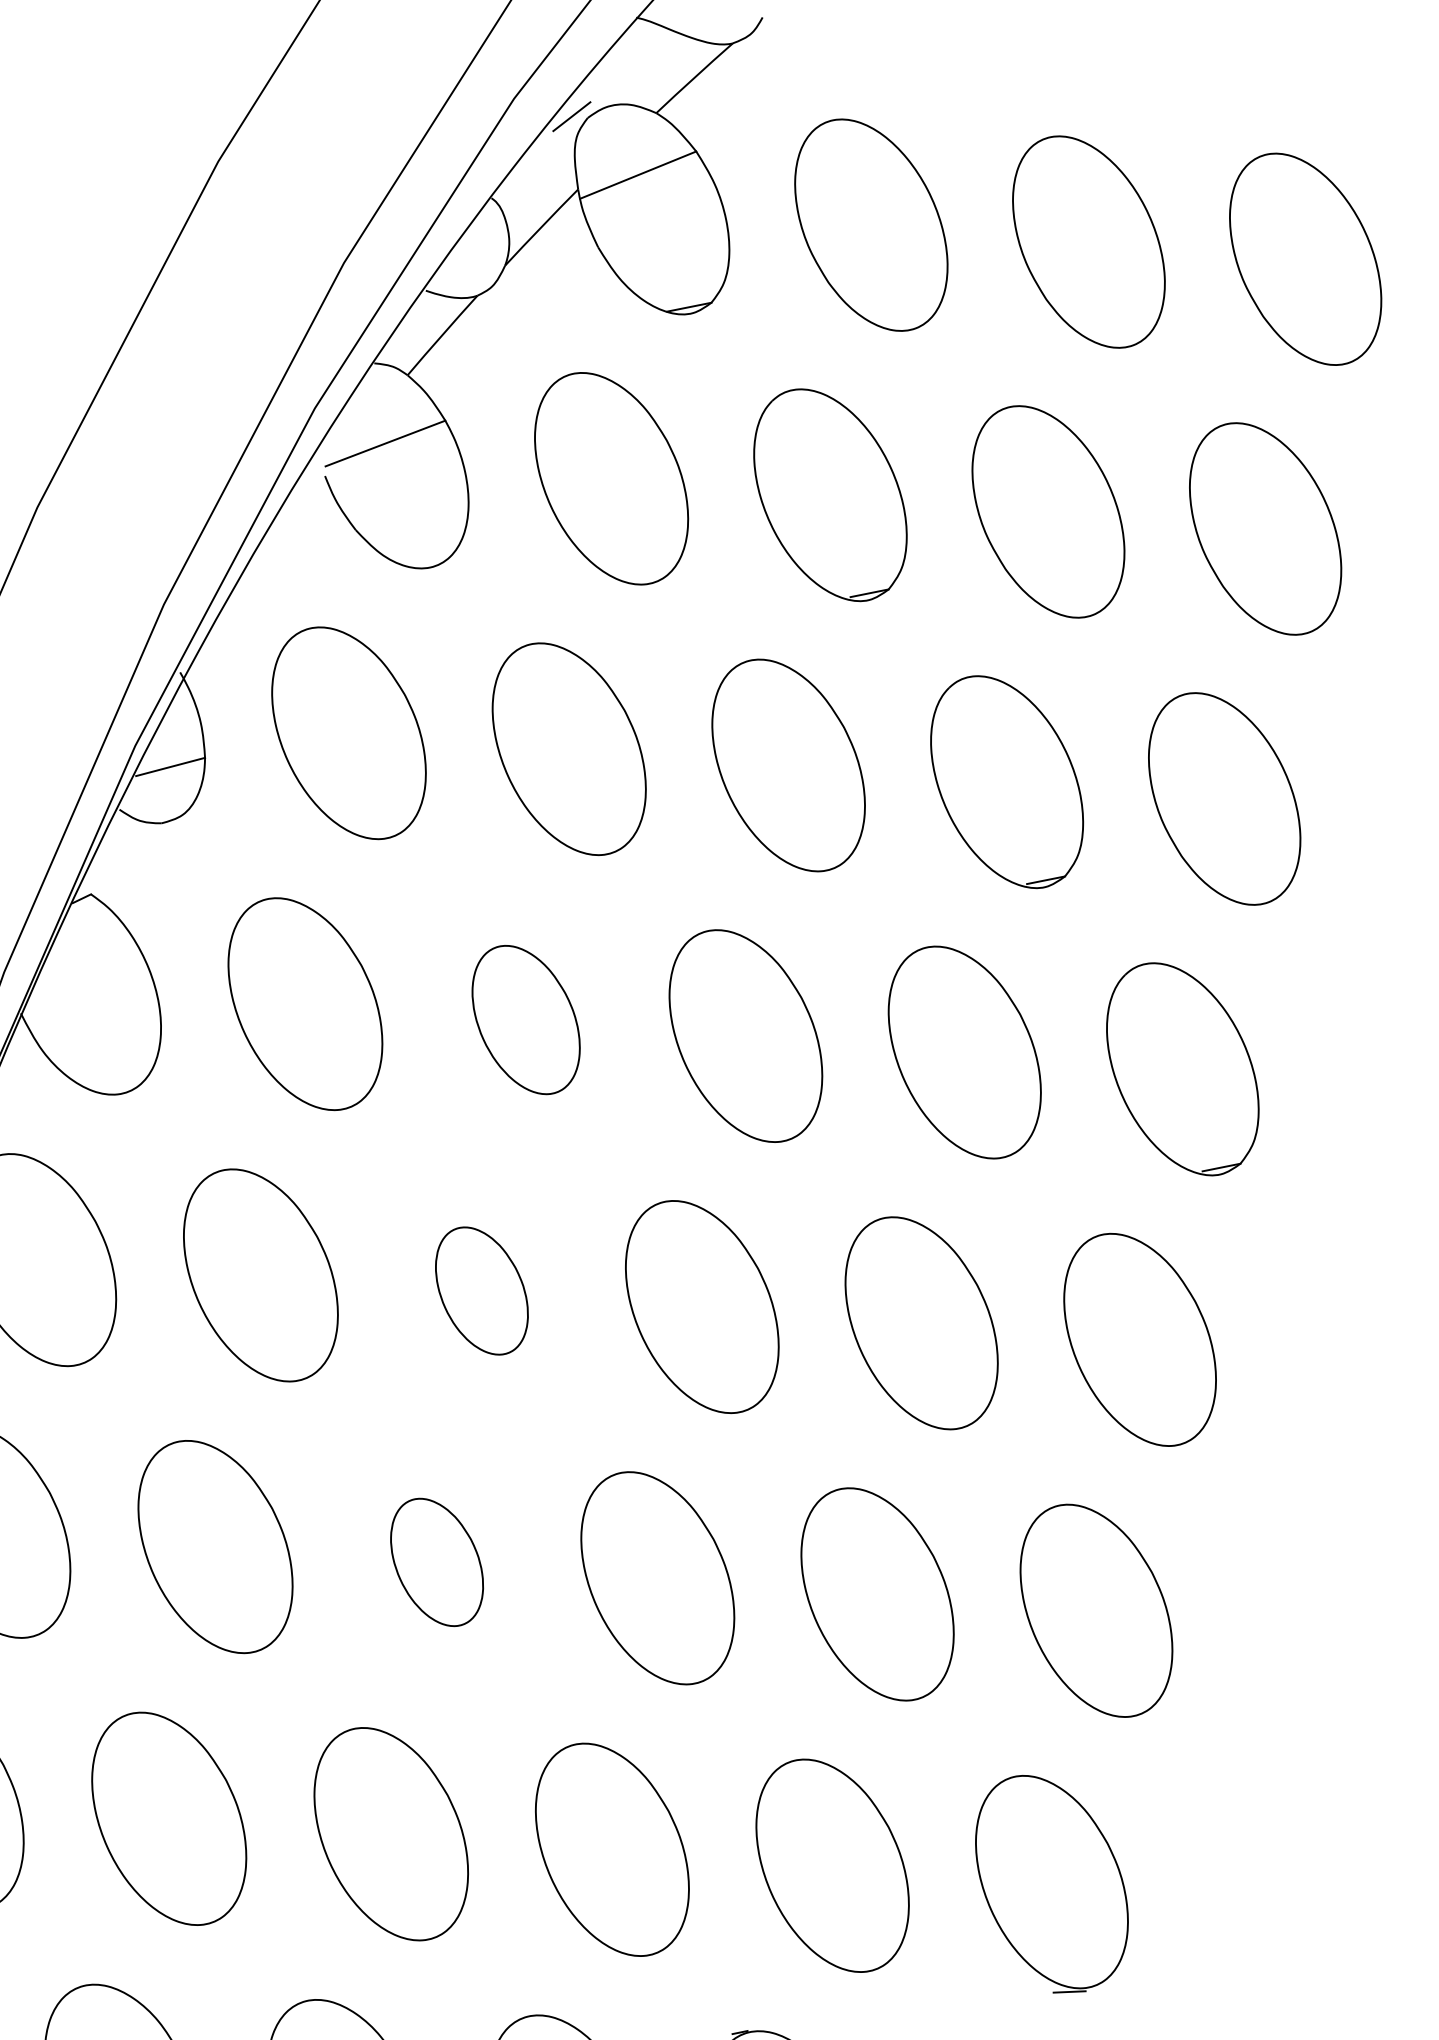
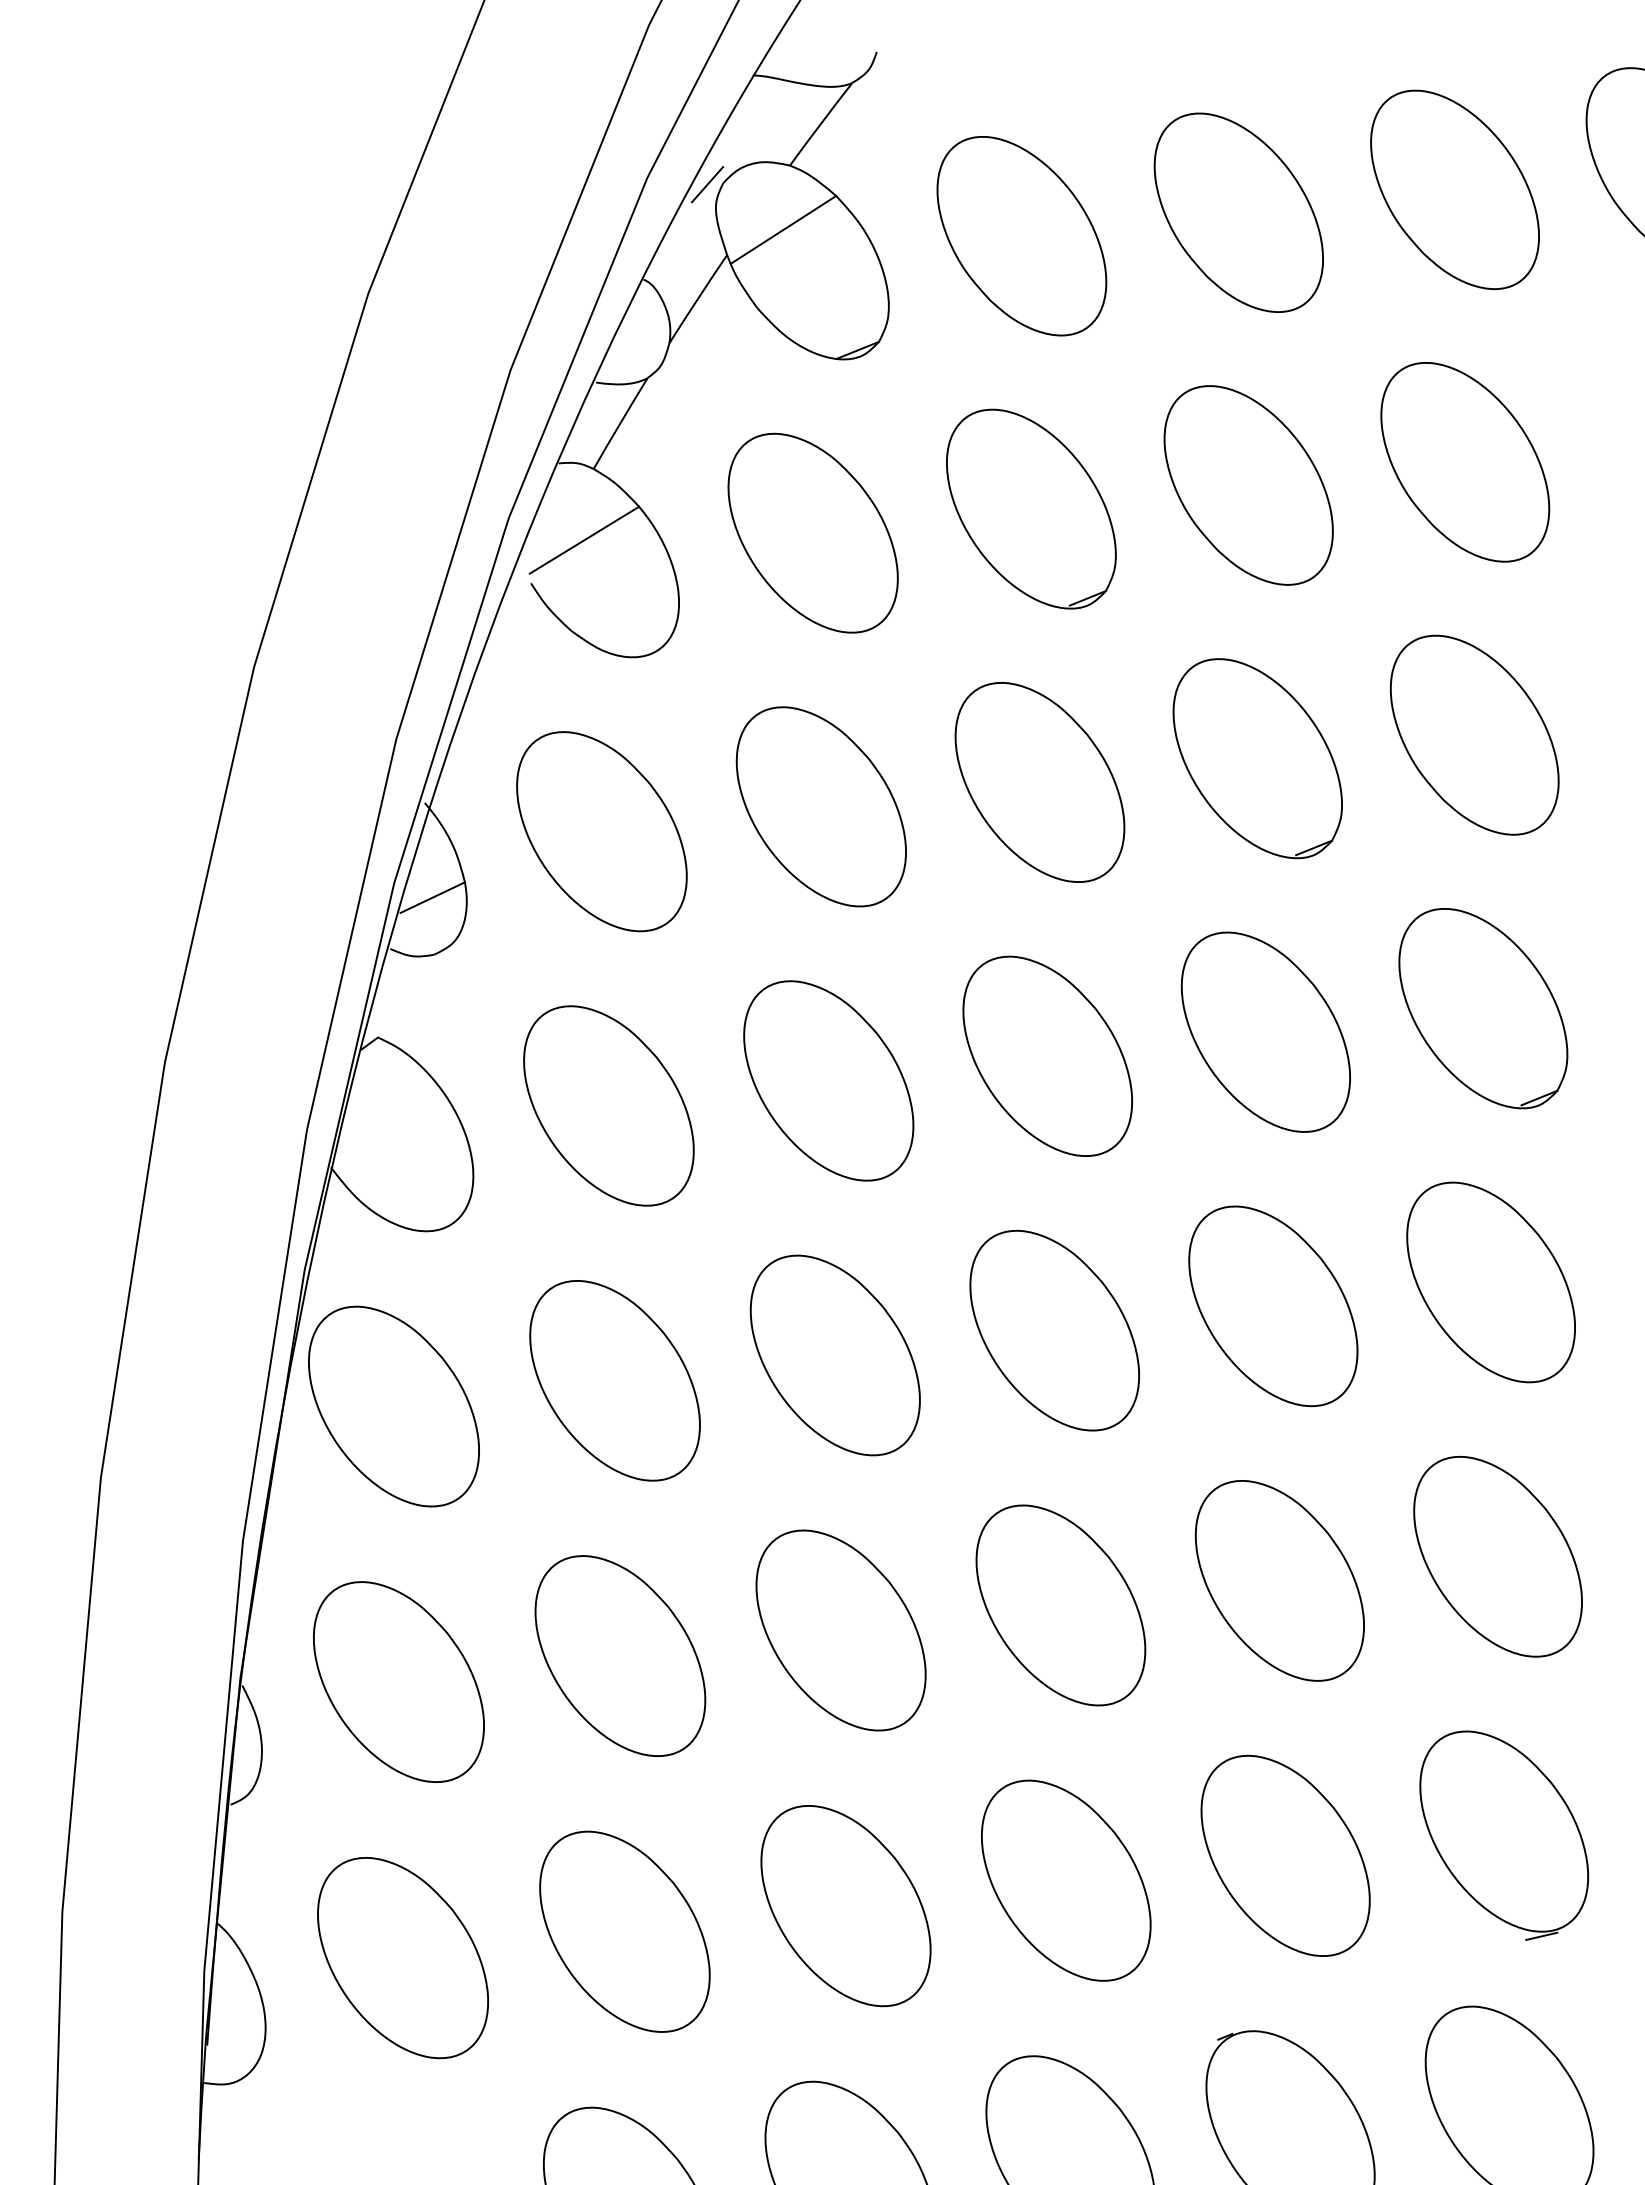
part: (525, 1019) -> (828, 1080), size x1.43
part: (481, 1290) -> (834, 1355), size x1.67
part: (436, 1562) -> (840, 1630), size x1.67

